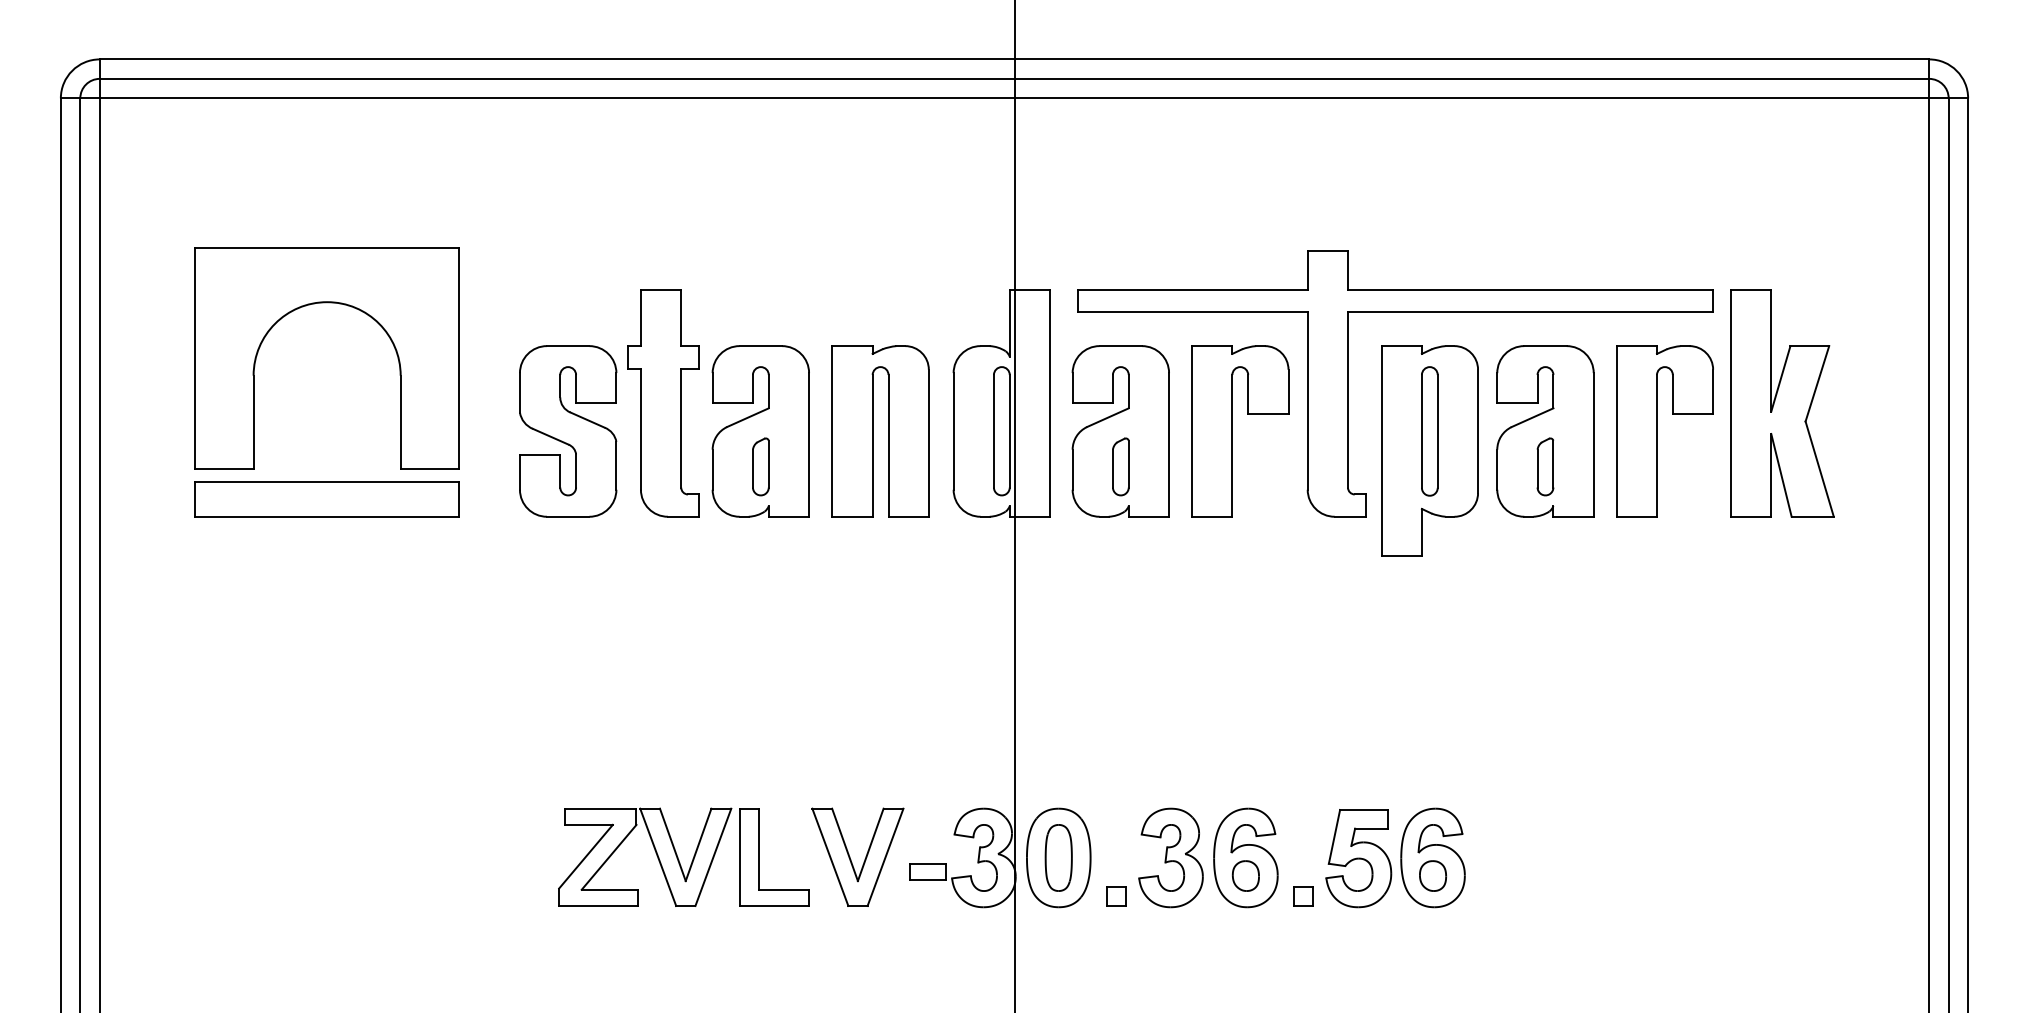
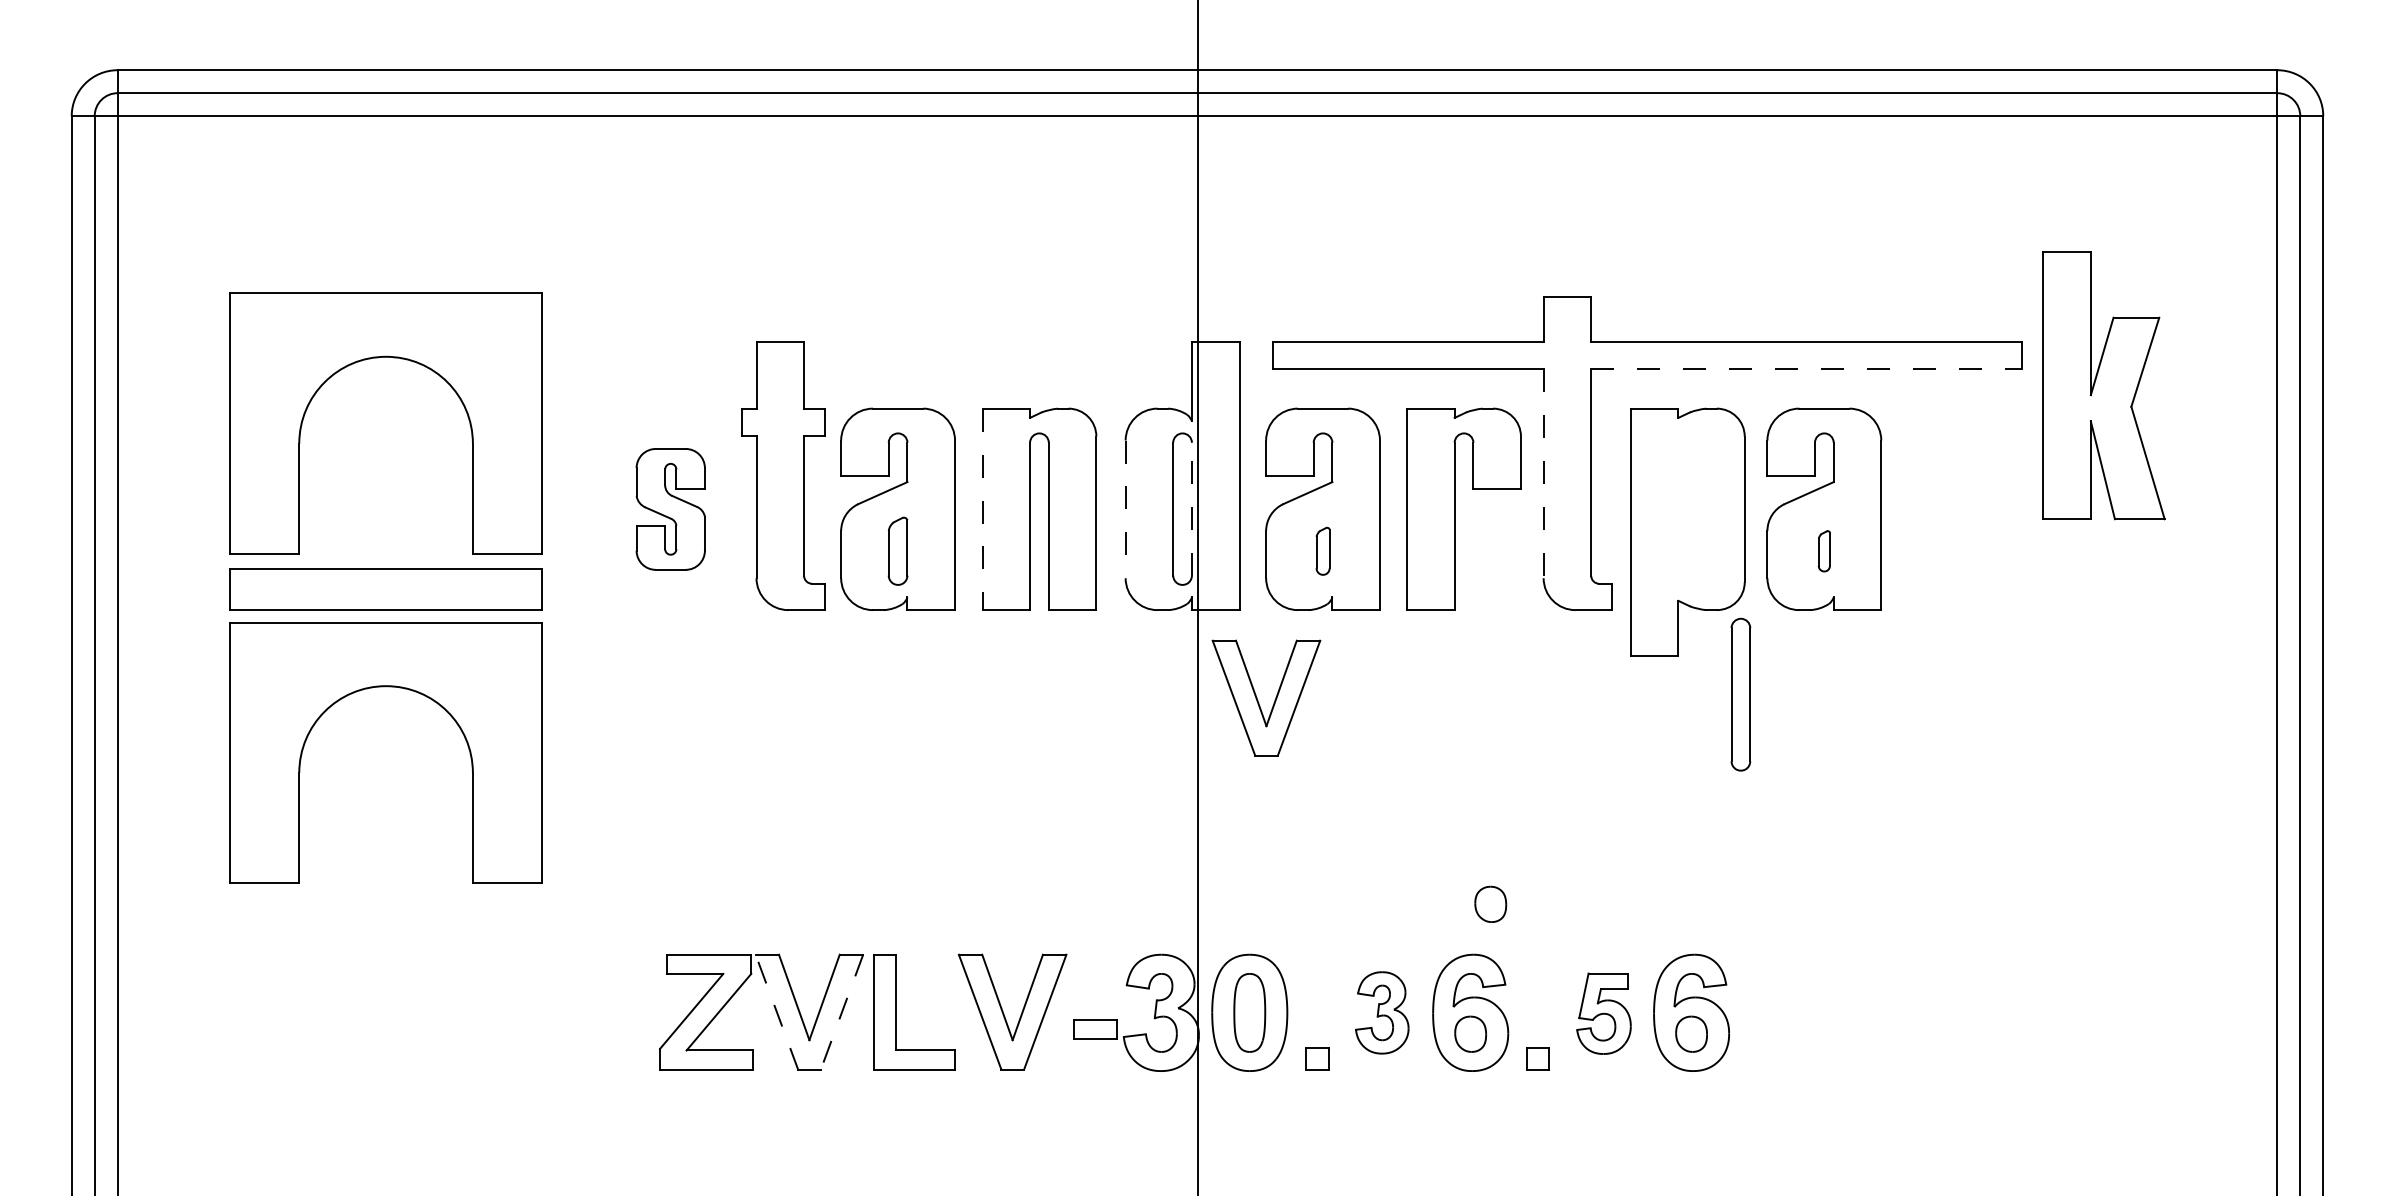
line: (1530, 312) -> (1806, 368), solid -> dashed
line: (1307, 401) -> (1543, 474), solid -> dashed
part: (1782, 403) -> (2104, 385), moved
line: (1009, 430) -> (1191, 508), solid -> dashed
part: (568, 431) -> (670, 509), size x0.6
line: (832, 431) -> (982, 509), solid -> dashed
line: (953, 431) -> (1125, 509), solid -> dashed
part: (1429, 431) -> (1740, 694), moved
part: (1657, 431) -> (1956, 509), removed
part: (1120, 466) -> (1322, 550), size x0.7
part: (1545, 466) -> (1824, 550), size x0.6
part: (326, 582) -> (385, 687), added
part: (1066, 593) -> (1258, 700), added
part: (1262, 765) -> (1490, 903), added
line: (658, 857) -> (777, 1012), solid -> dashed
line: (713, 857) -> (842, 1012), solid -> dashed
part: (1170, 857) -> (1381, 1012), size x0.7
part: (1358, 858) -> (1603, 1013), size x0.7

